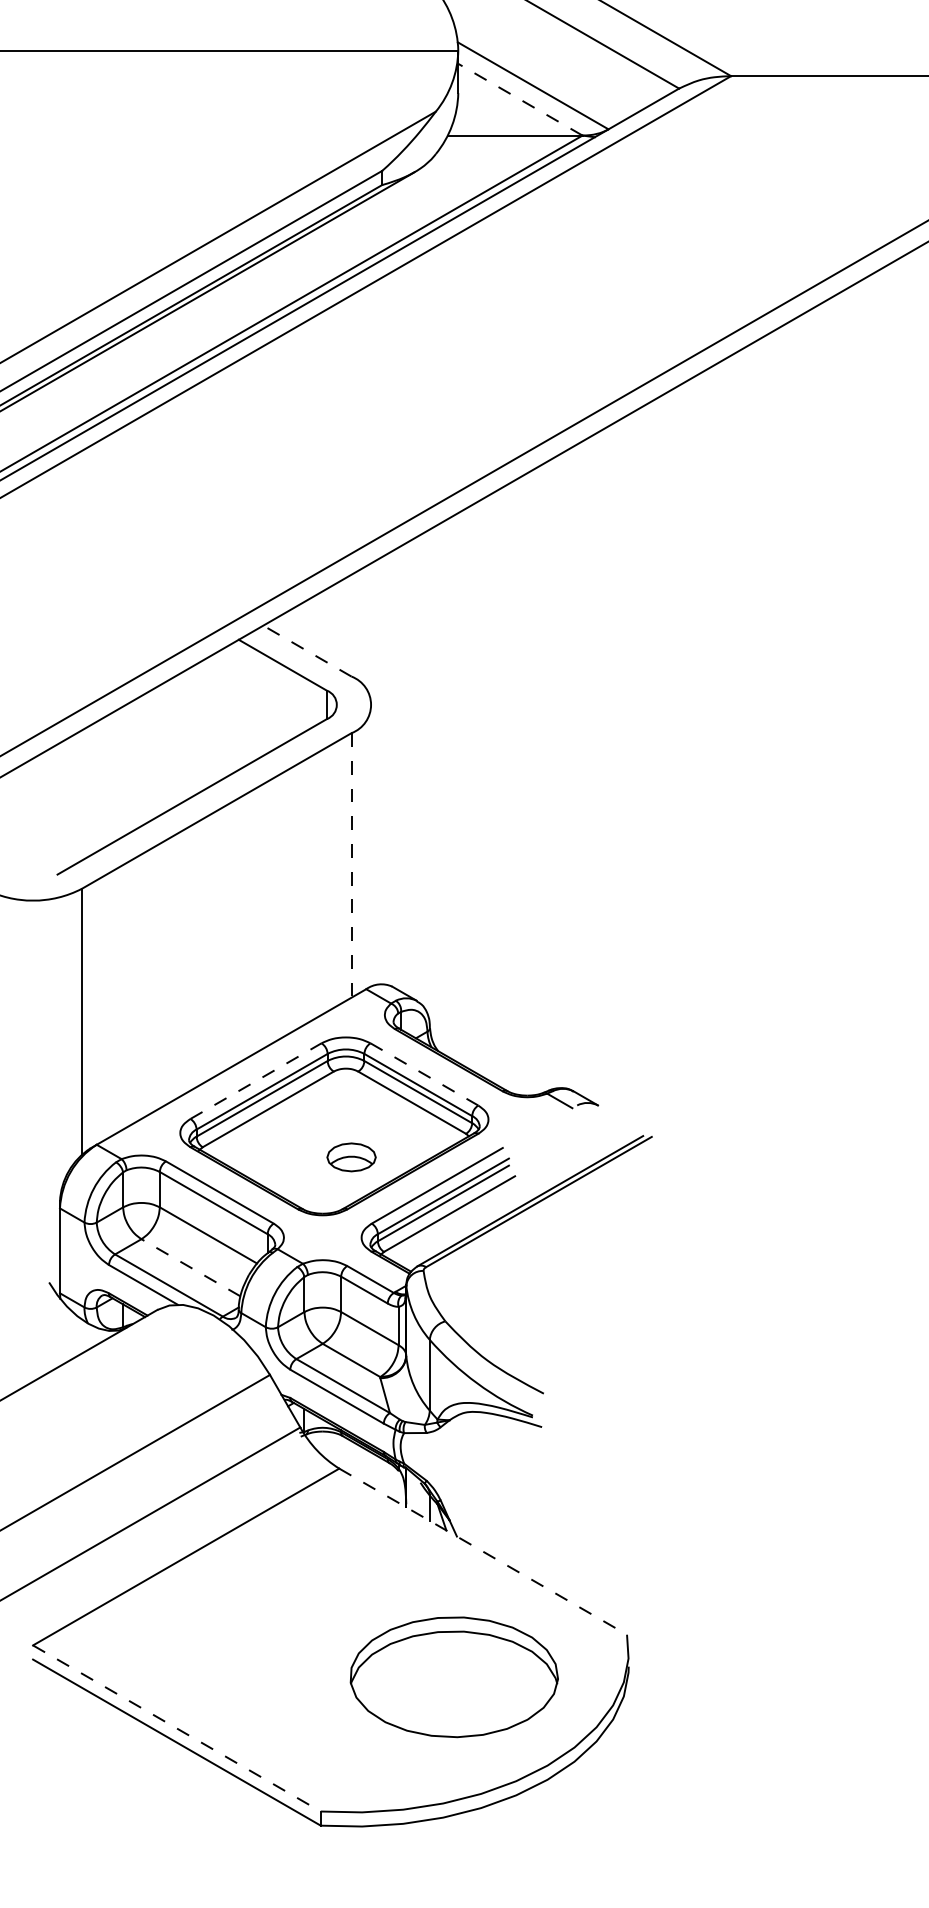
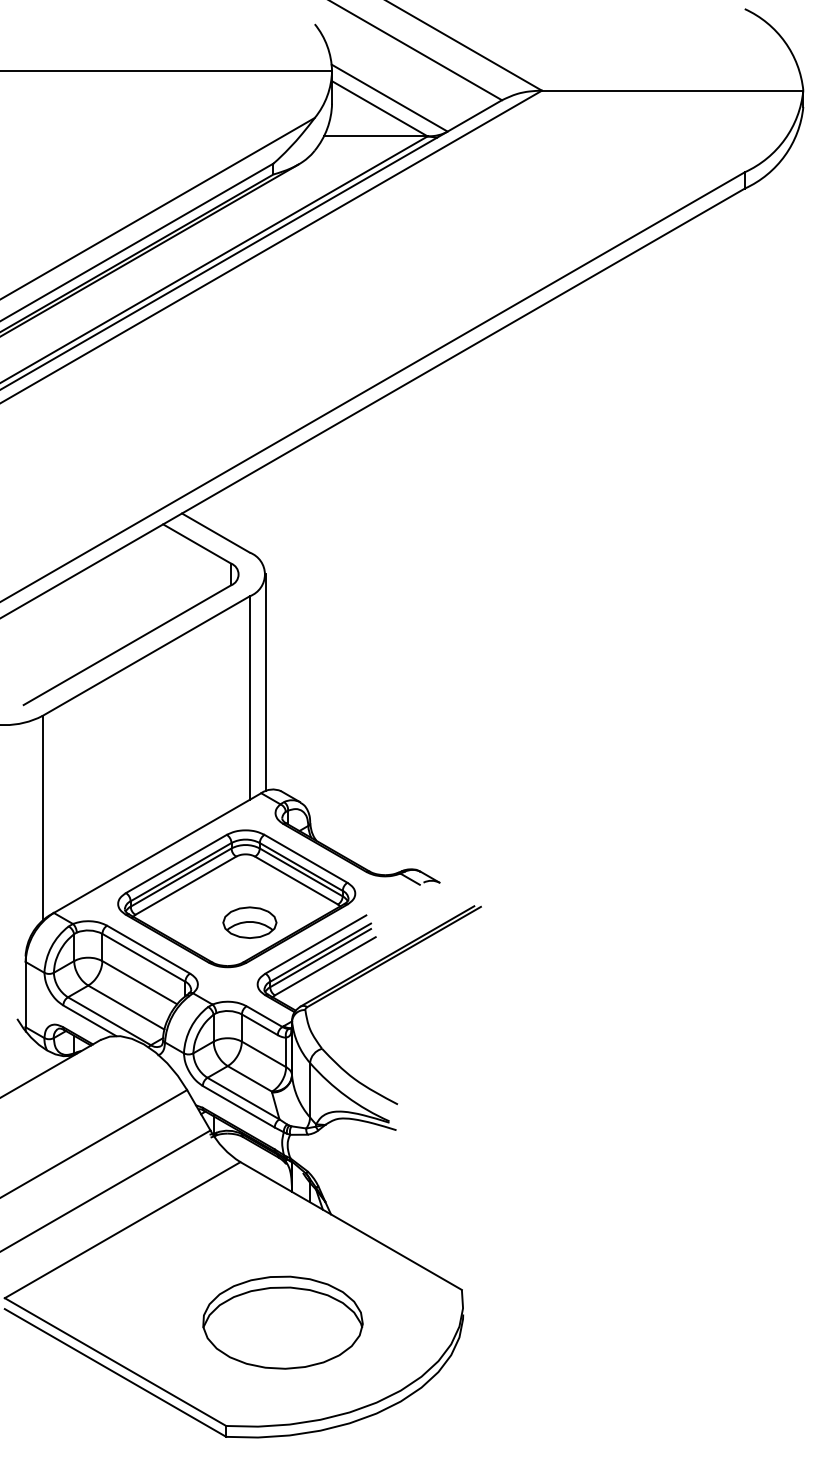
line: (519, 99) -> (379, 108), dashed -> solid
line: (306, 650) -> (215, 532), dashed -> solid
line: (371, 845) -> (265, 682), added
line: (351, 866) -> (249, 698), dashed -> solid
line: (423, 1074) -> (305, 858), dashed -> solid
line: (256, 1080) -> (176, 863), dashed -> solid
part: (351, 1157) -> (249, 922), size x1.43
line: (191, 1267) -> (126, 1007), dashed -> solid
line: (483, 1552) -> (351, 1226), dashed -> solid
part: (453, 1677) -> (282, 1322), moved
line: (176, 1729) -> (115, 1362), dashed -> solid

